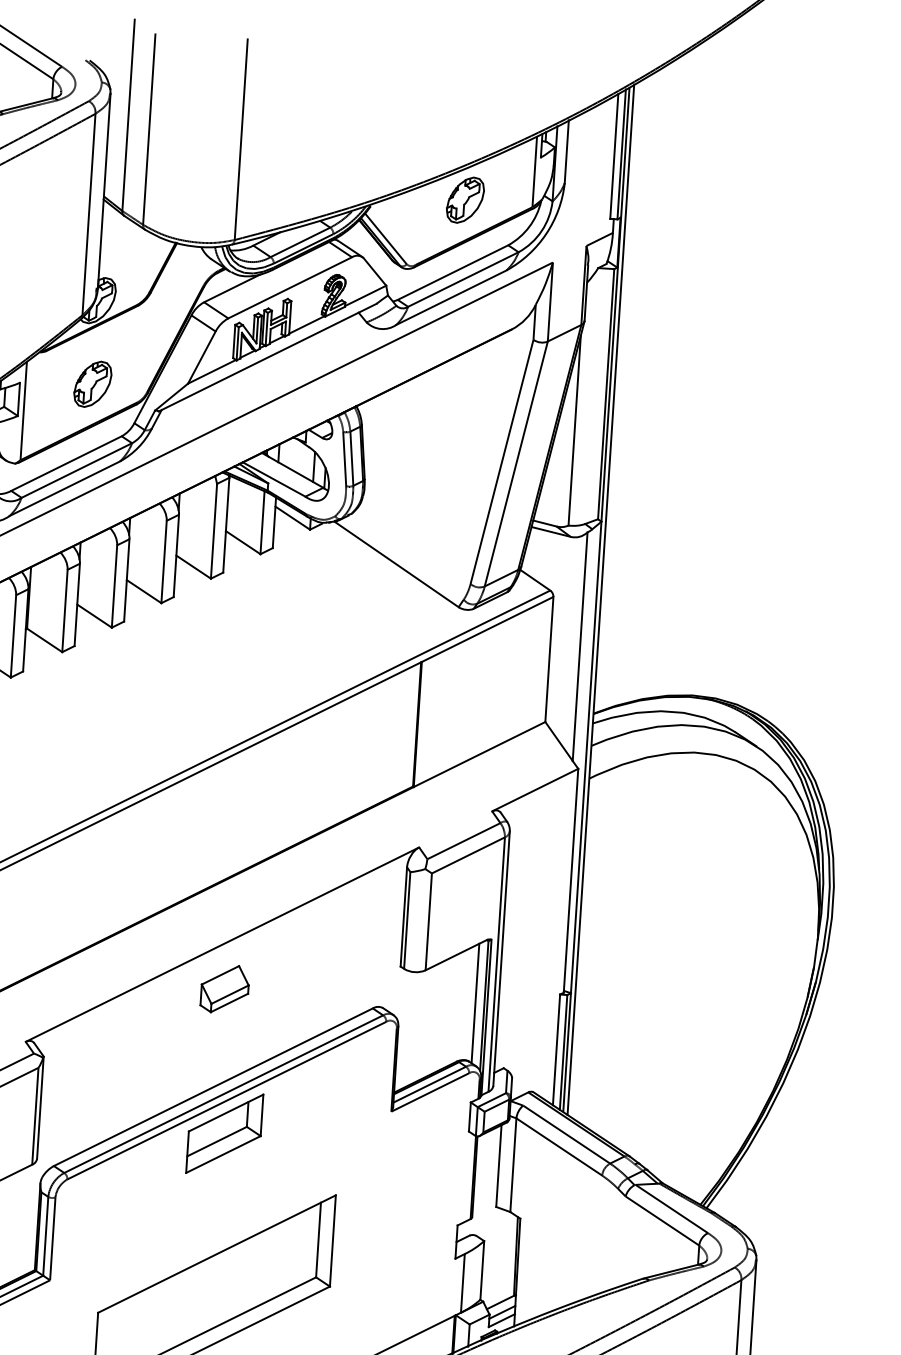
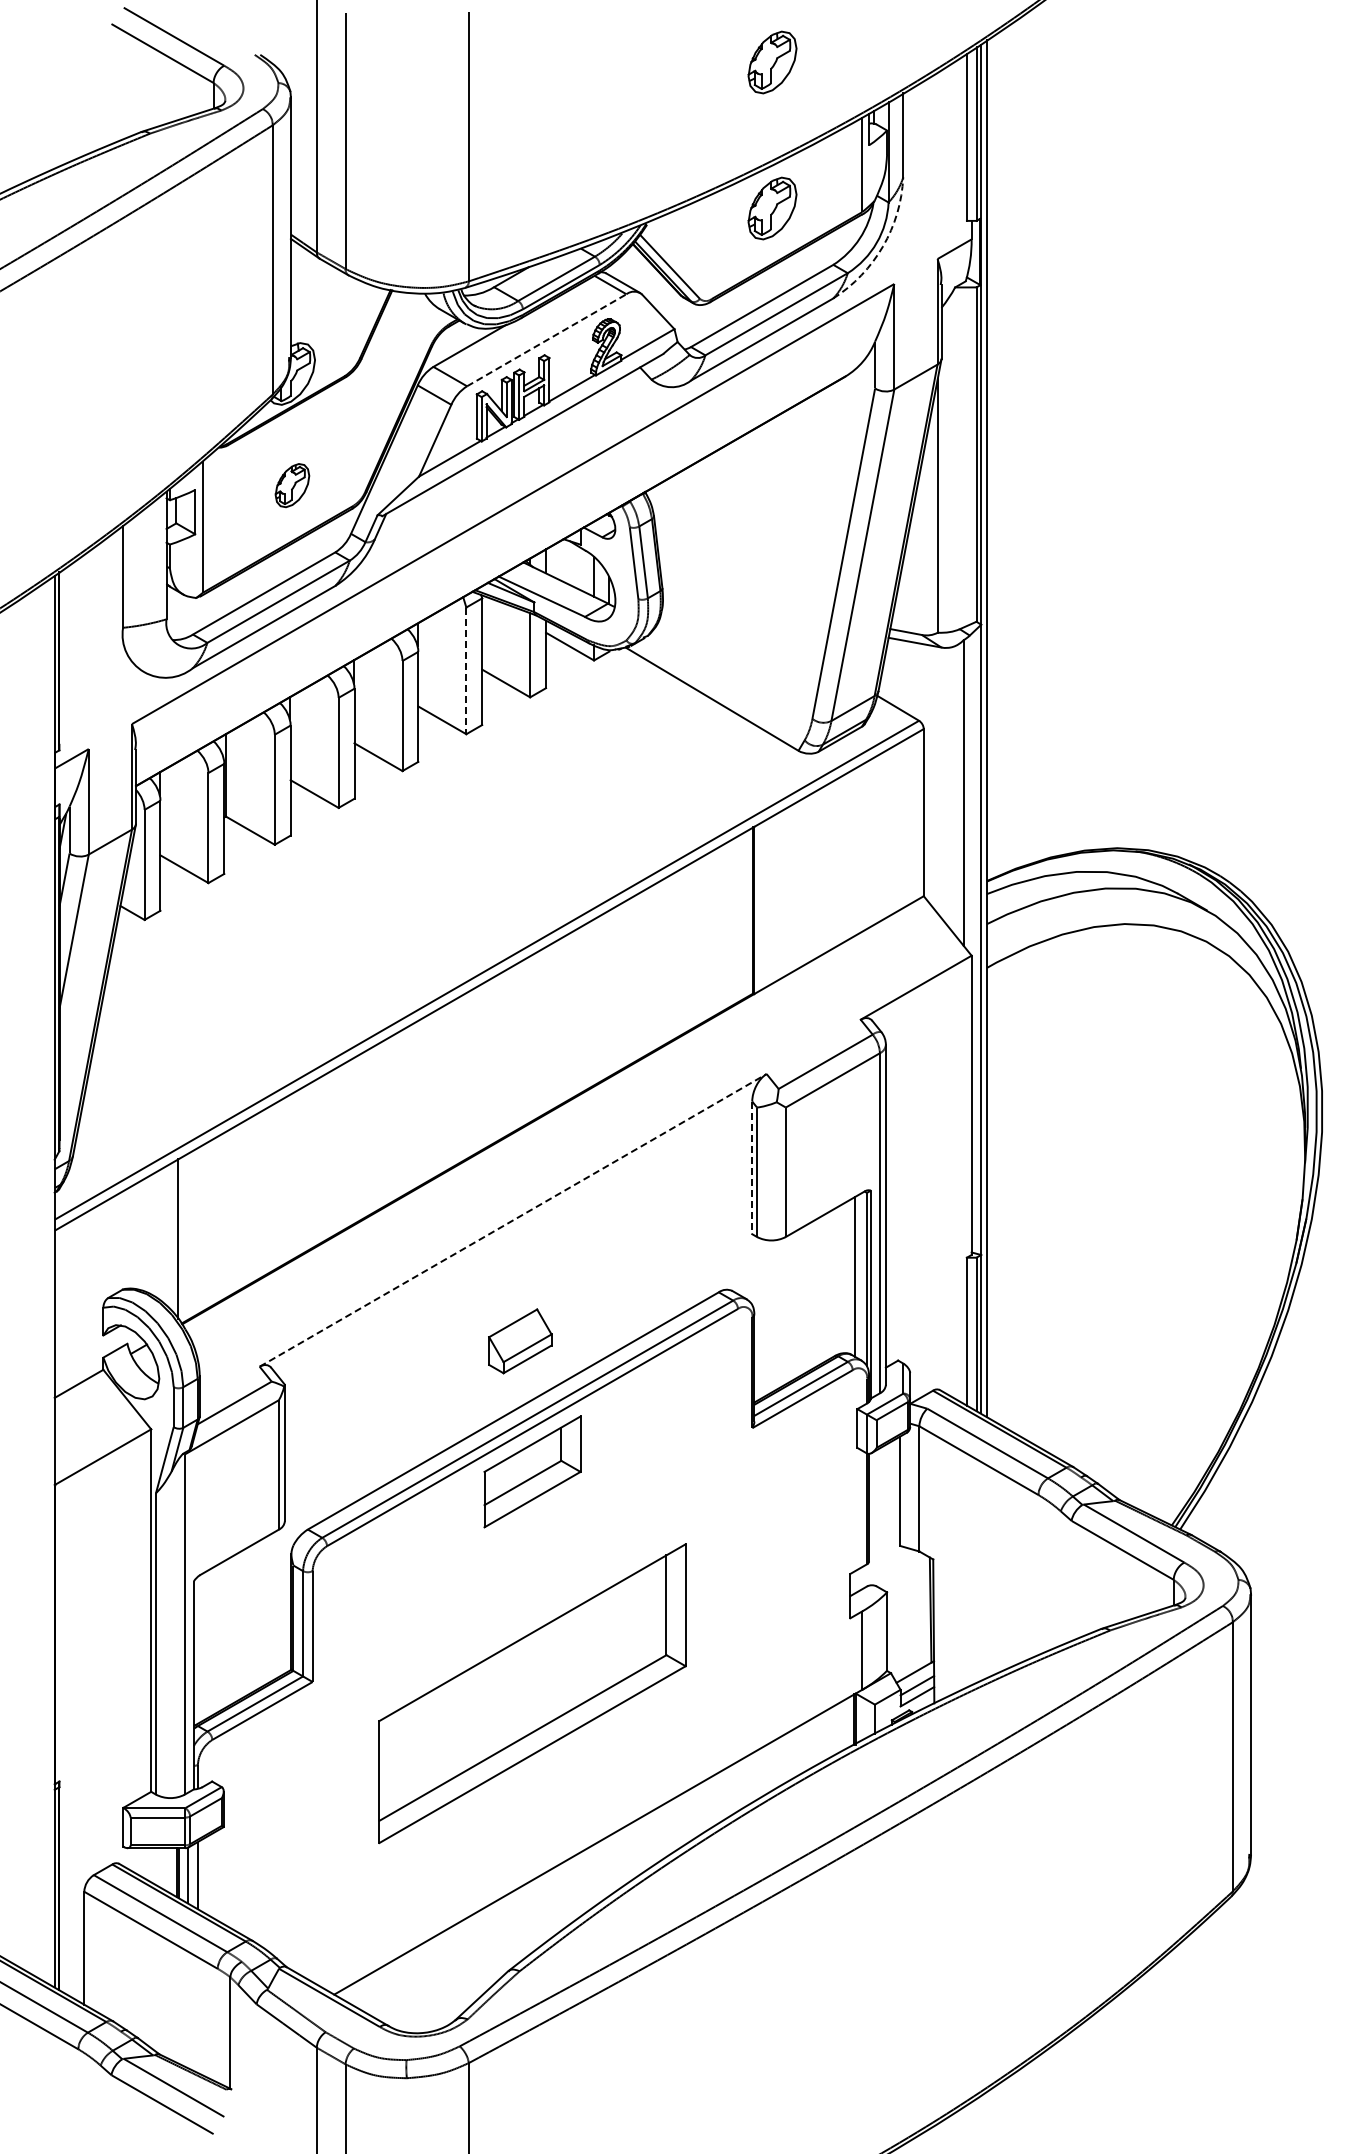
part: (472, 90) -> (772, 62), added
arc: (546, 233) -> (883, 246), solid -> dashed
line: (290, 288) -> (547, 340), solid -> dashed
part: (92, 384) -> (292, 485), size x0.7
line: (214, 531) -> (466, 671), solid -> dashed
line: (404, 917) -> (752, 1168), solid -> dashed
line: (222, 944) -> (513, 1220), solid -> dashed
part: (225, 989) -> (520, 1341), moved

